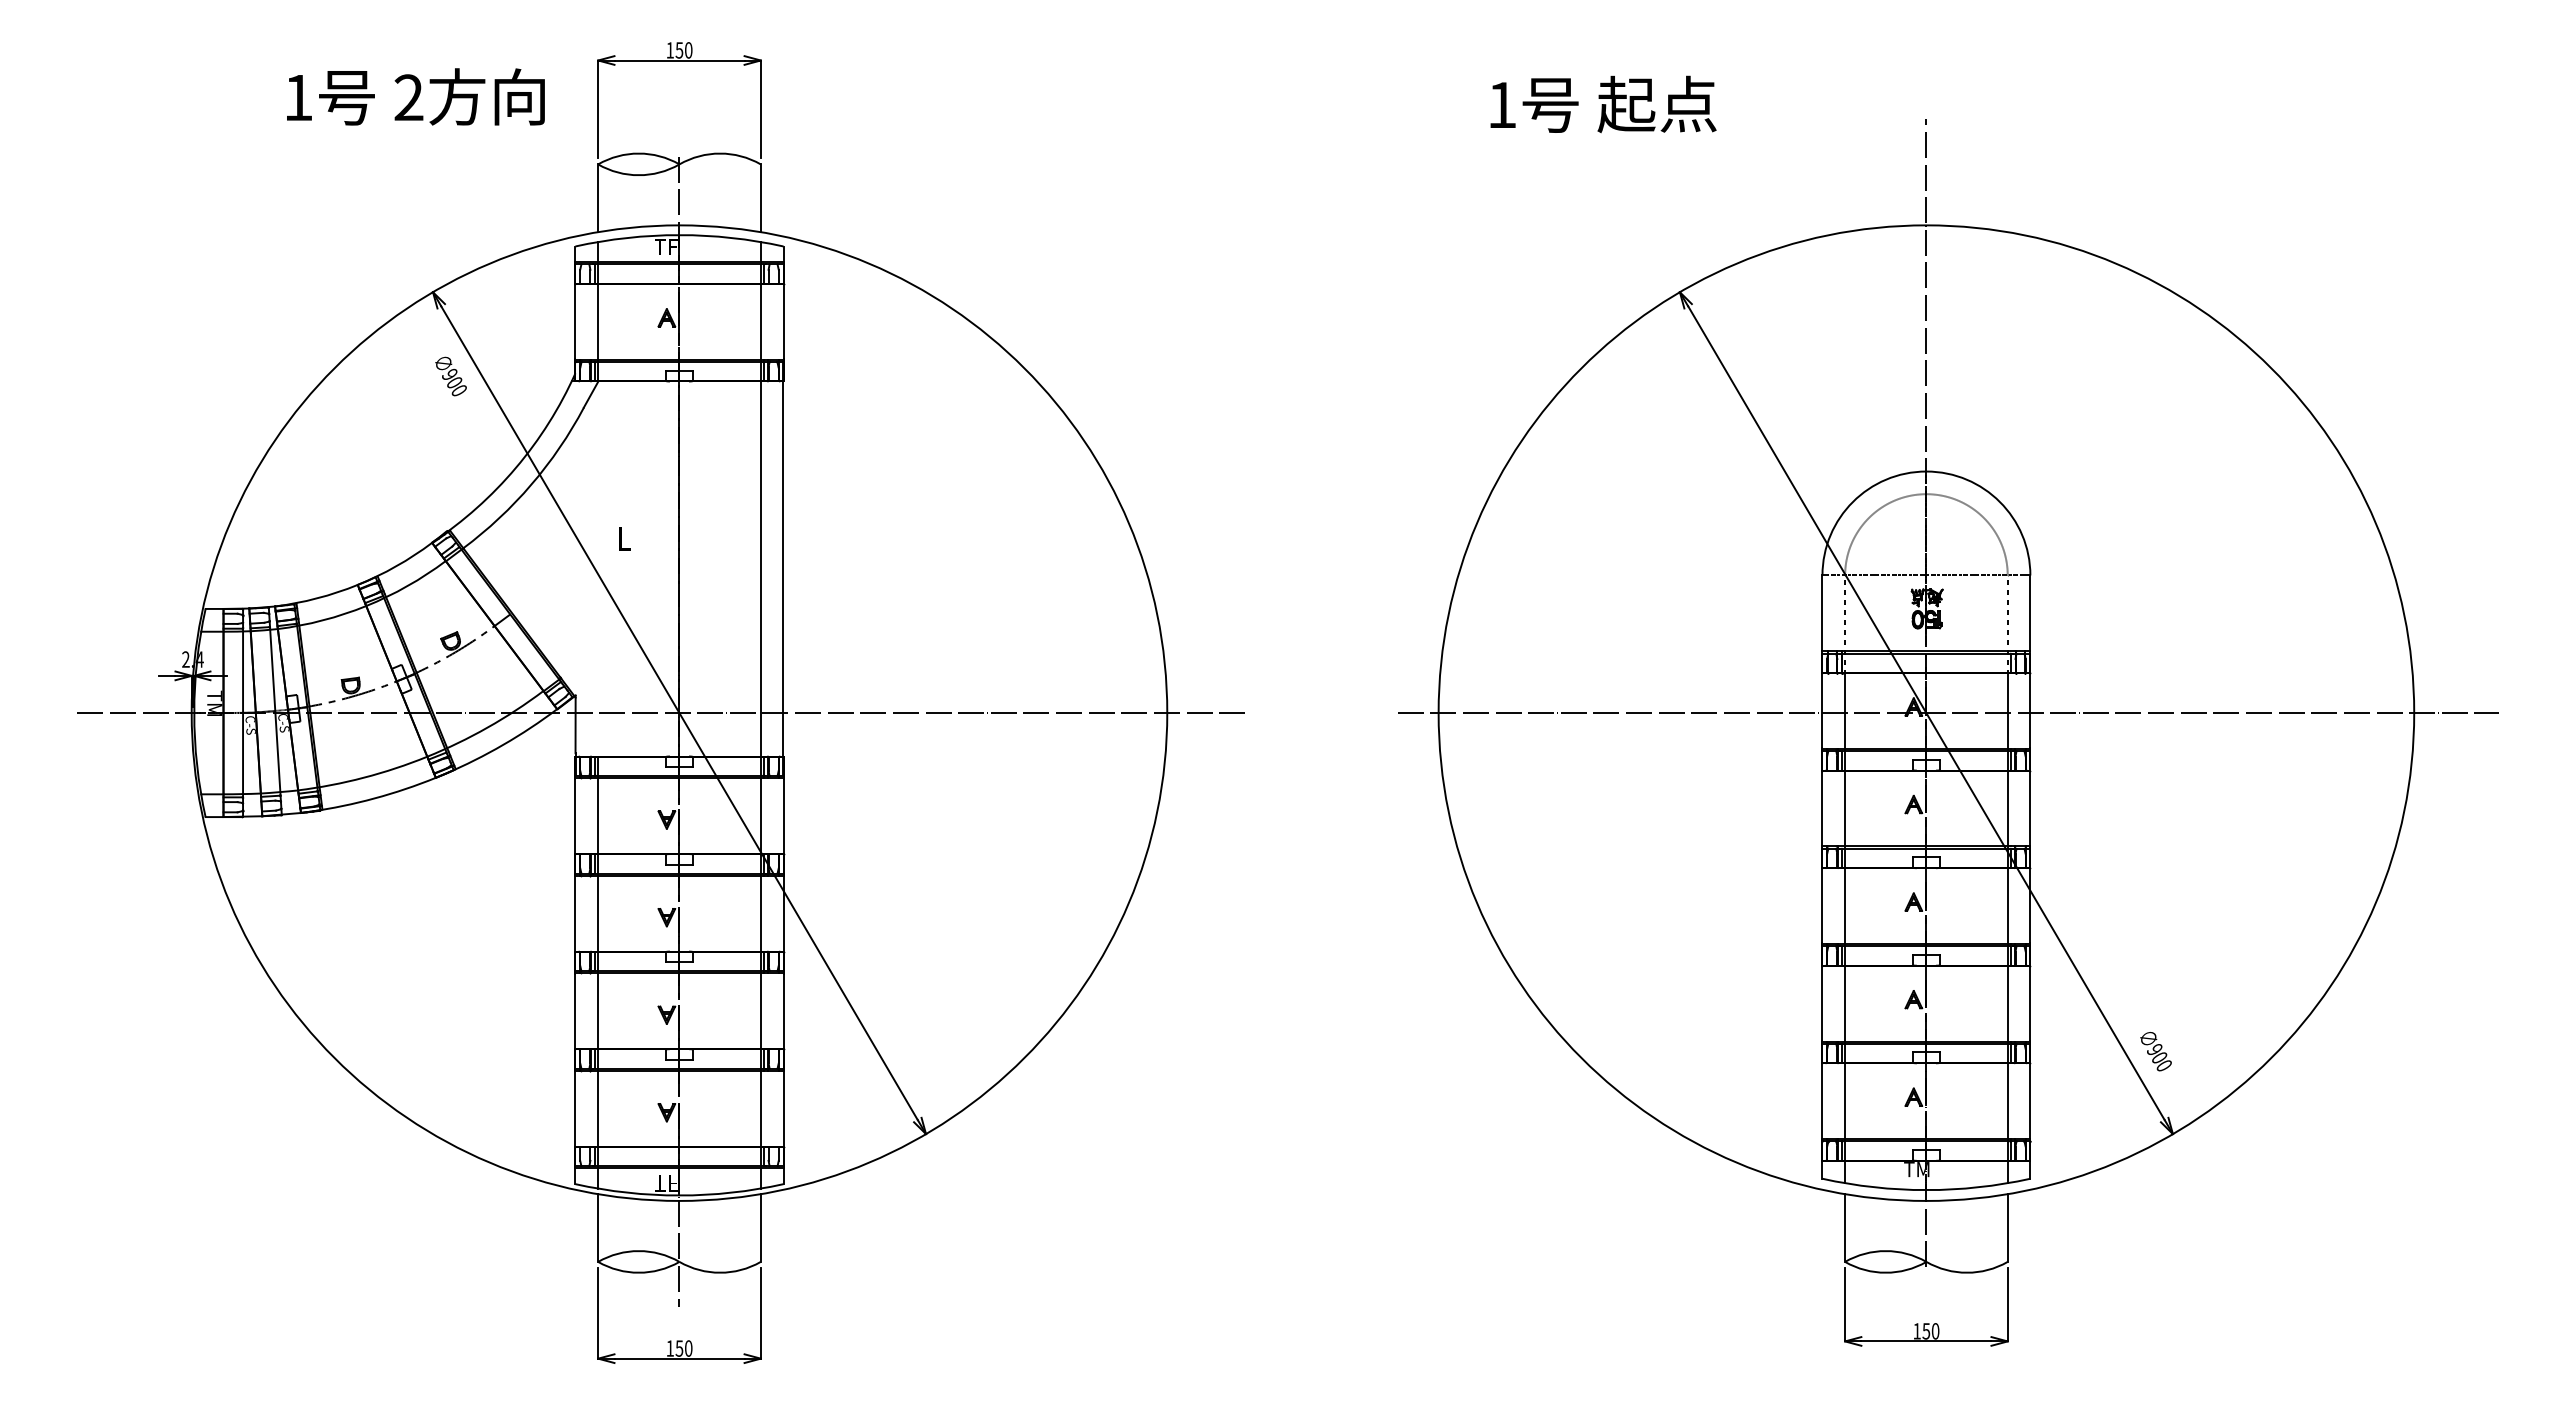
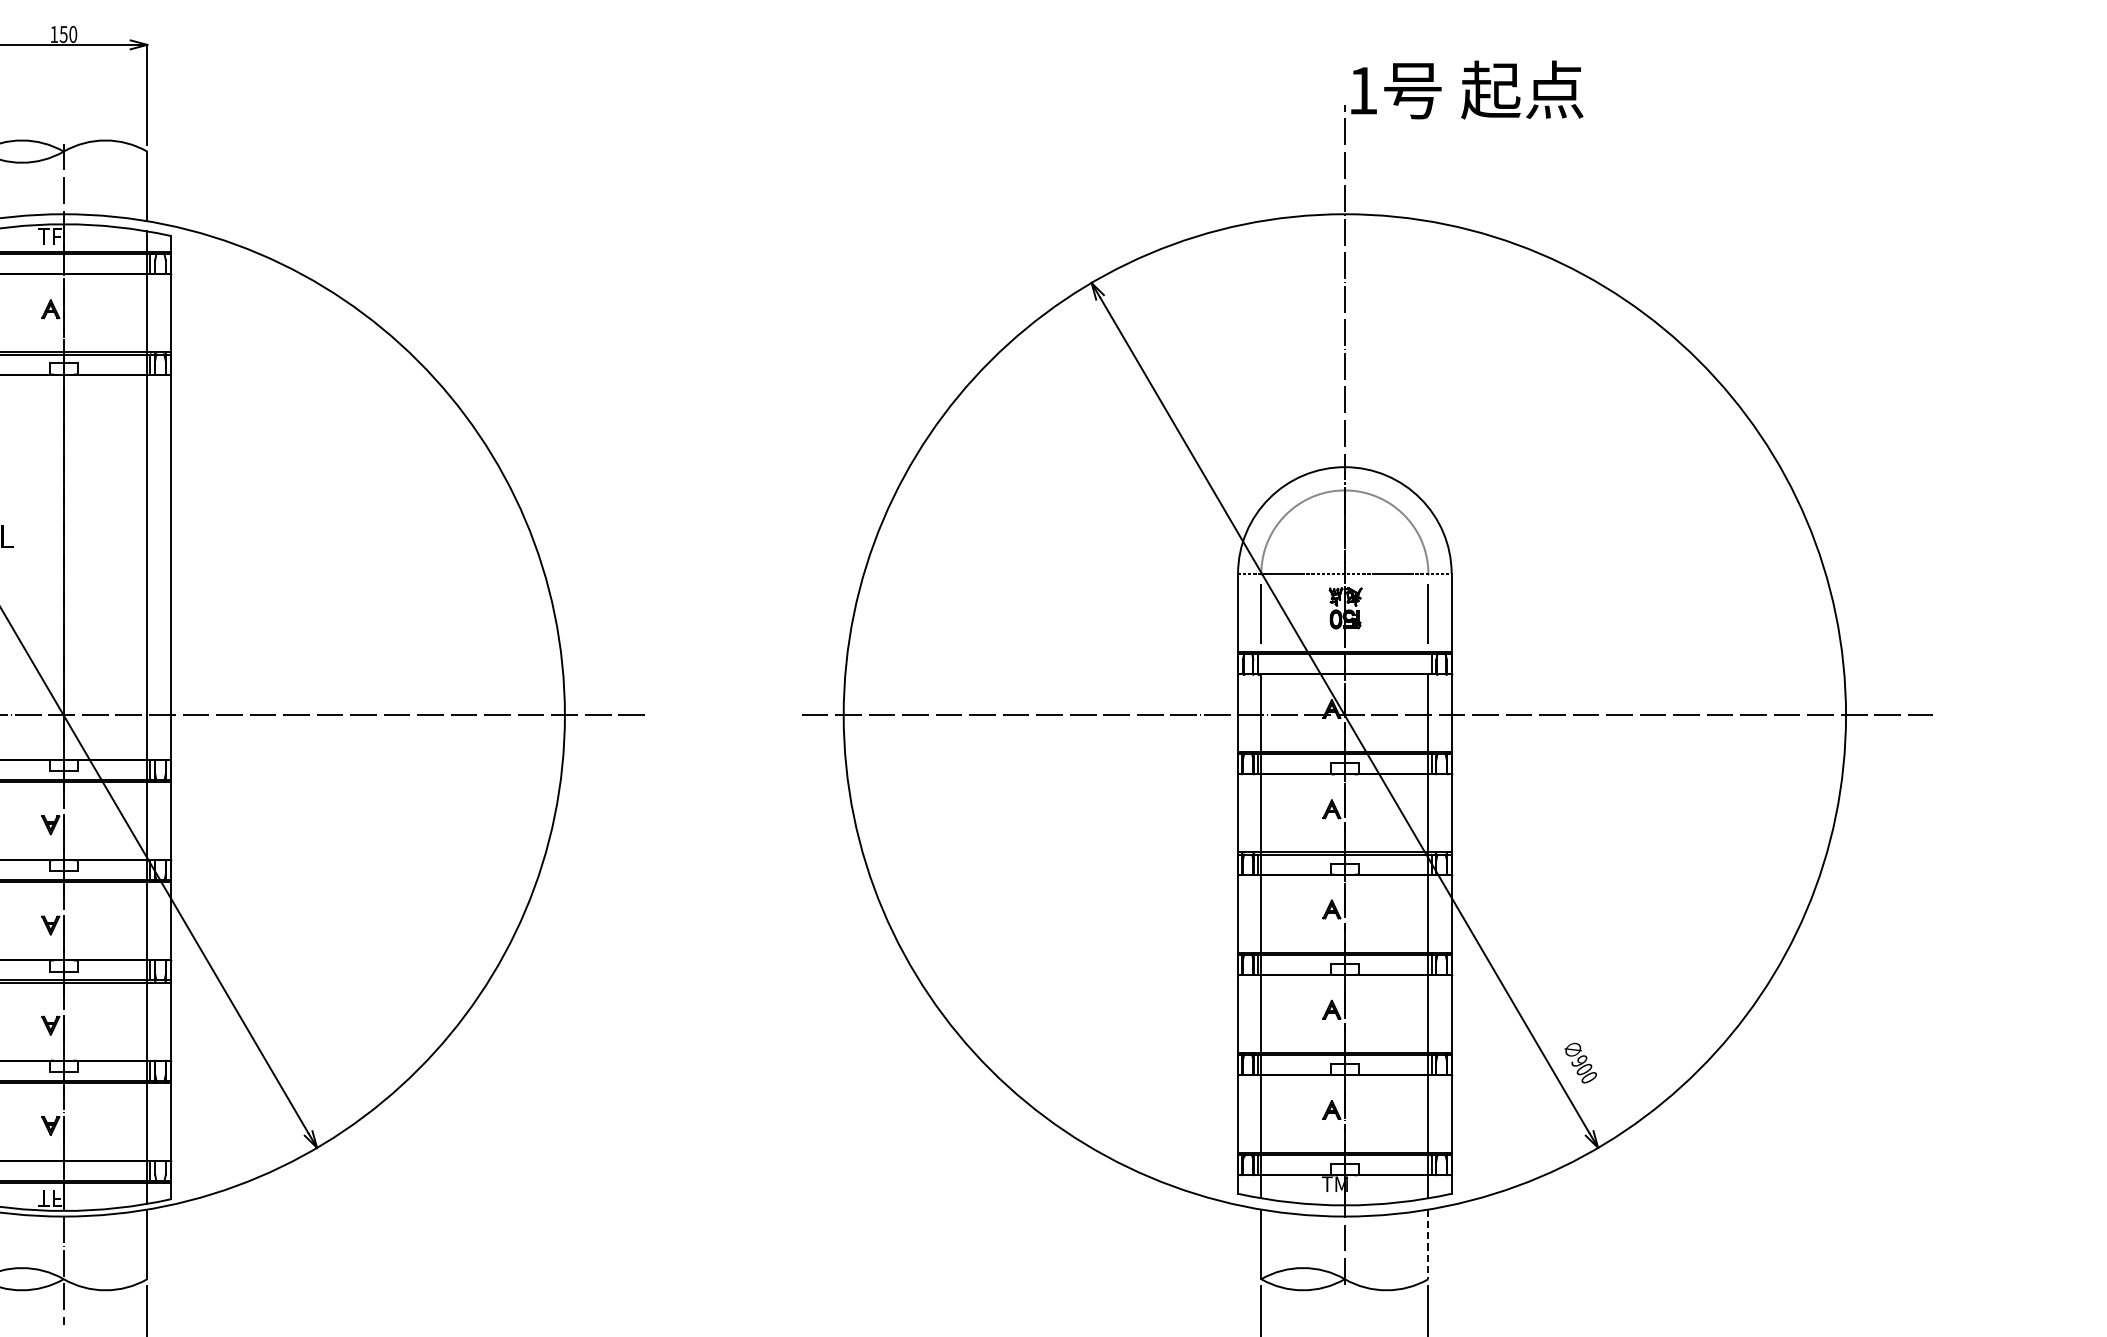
text: (1603, 104) -> (1467, 90), moved
line: (2007, 1228) -> (1428, 1244), solid -> dashed

